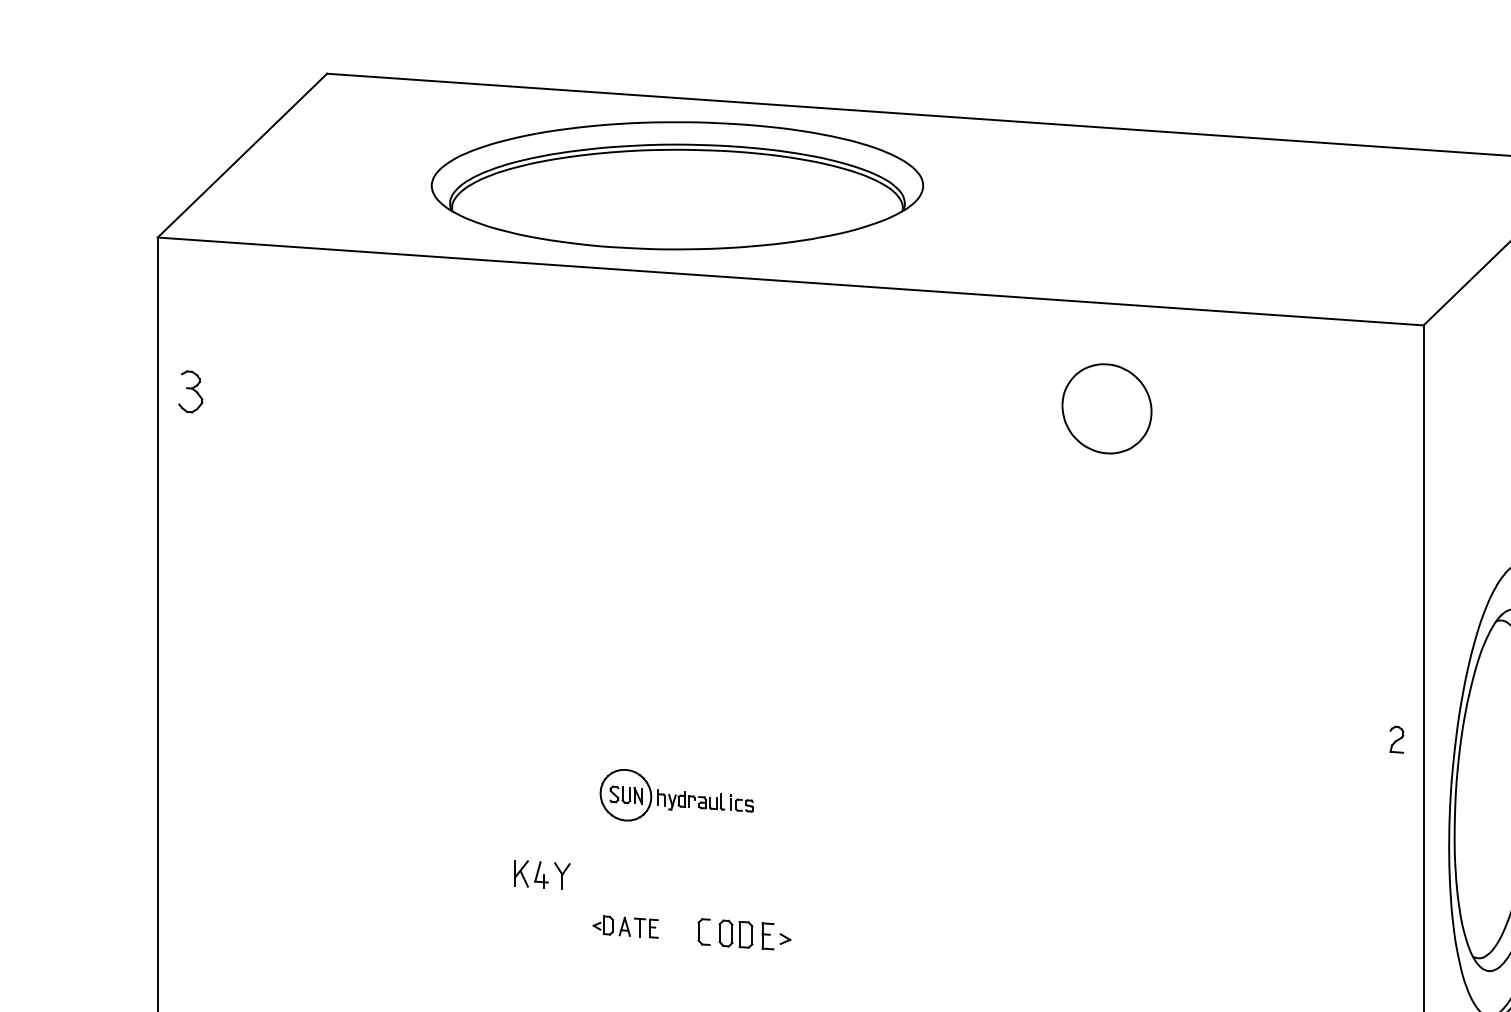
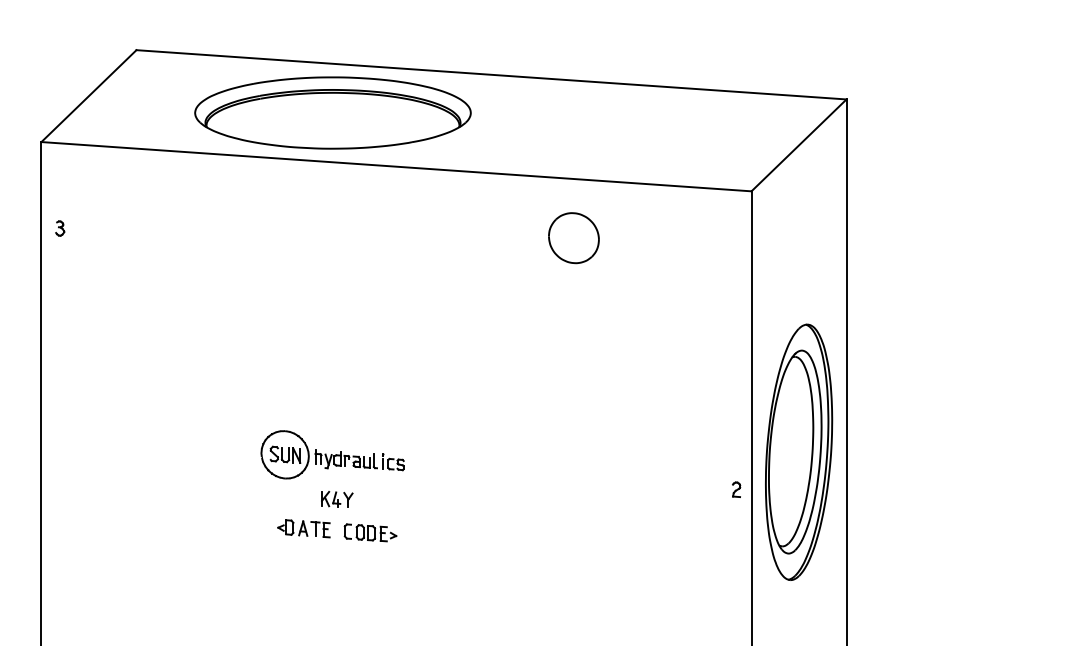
part: (191, 391) -> (60, 228), size x0.62
part: (1396, 739) -> (736, 489), moved
part: (676, 794) -> (332, 454), size x1.67
part: (542, 874) -> (337, 499), moved
part: (624, 926) -> (303, 528), size x1.43

